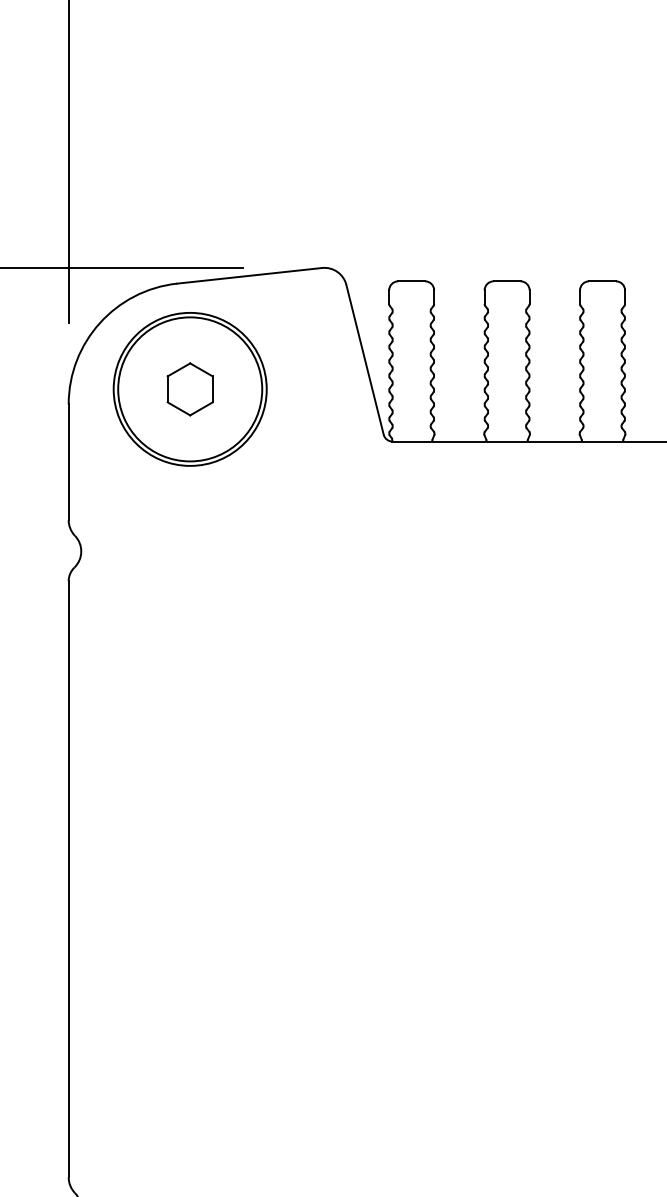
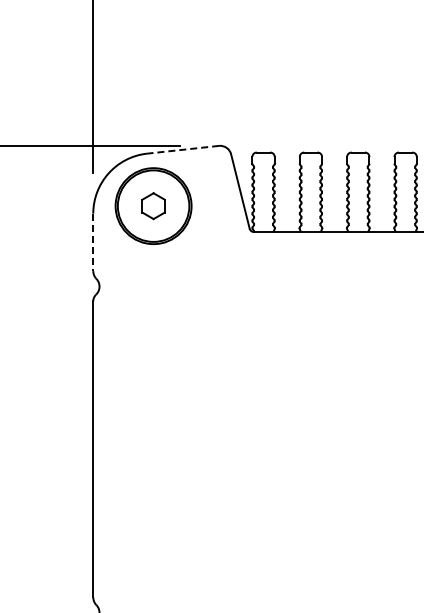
line: (248, 275) -> (182, 149), solid -> dashed
line: (69, 462) -> (93, 242), solid -> dashed

